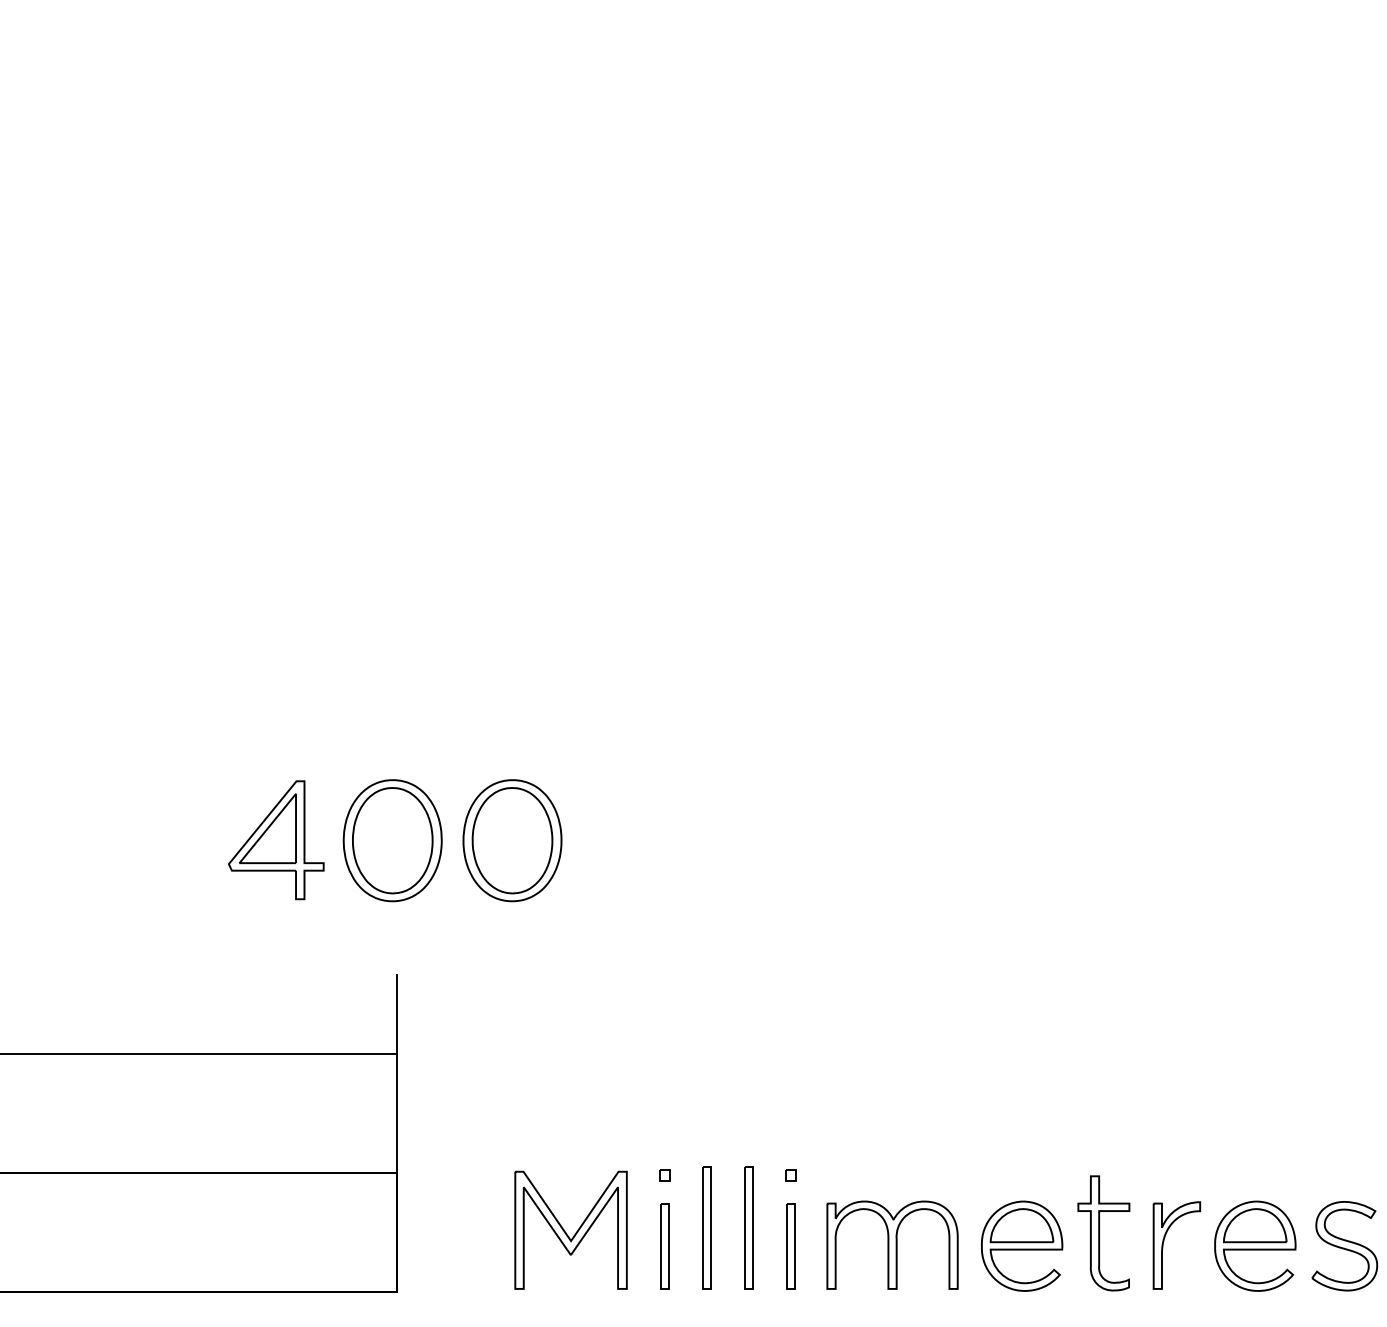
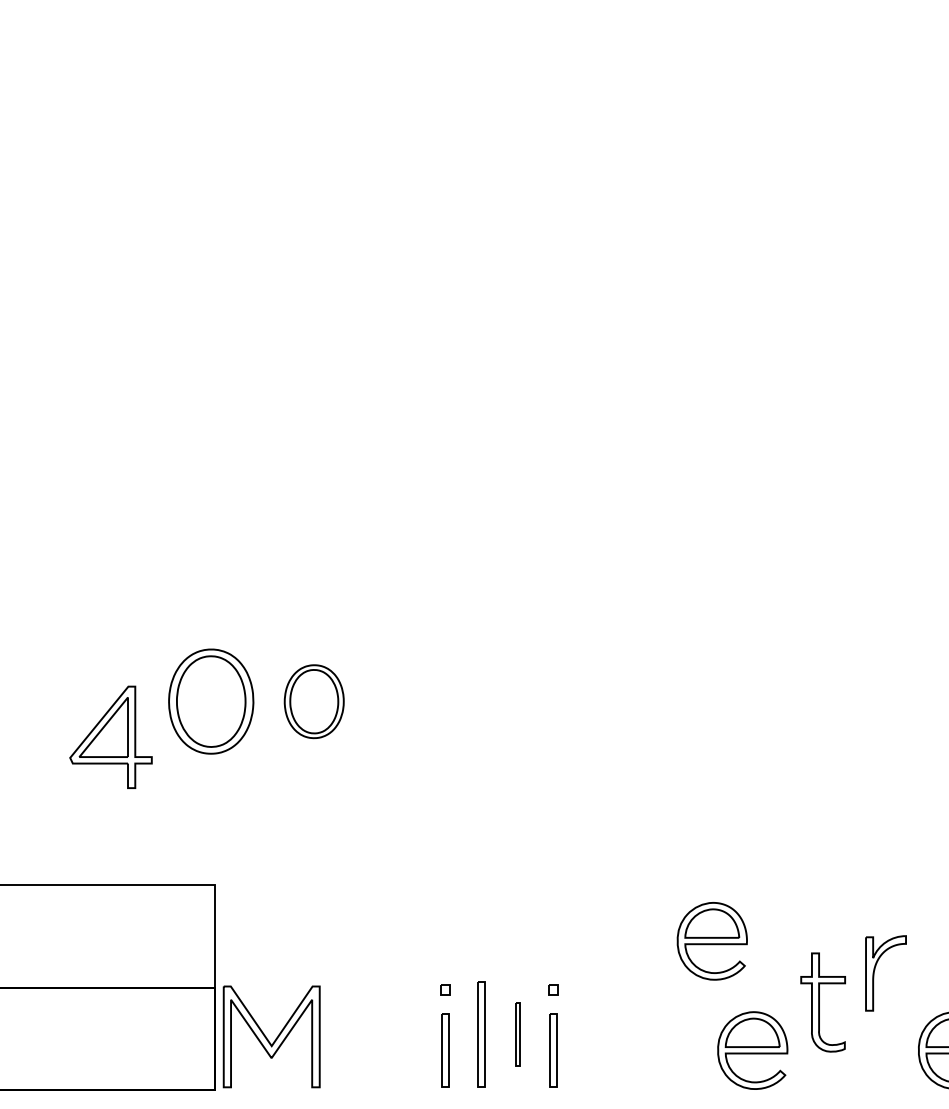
part: (276, 840) -> (111, 737), moved
part: (512, 840) -> (314, 701), size x0.7
line: (396, 1014) -> (214, 851), removed
part: (975, 1118) -> (712, 940), added
part: (748, 1227) -> (517, 1034), size x0.6
part: (570, 1229) -> (271, 1036), moved
part: (1103, 1233) -> (822, 1002), moved
part: (1164, 1241) -> (875, 969), moved
part: (892, 1244) -> (641, 1049), removed

